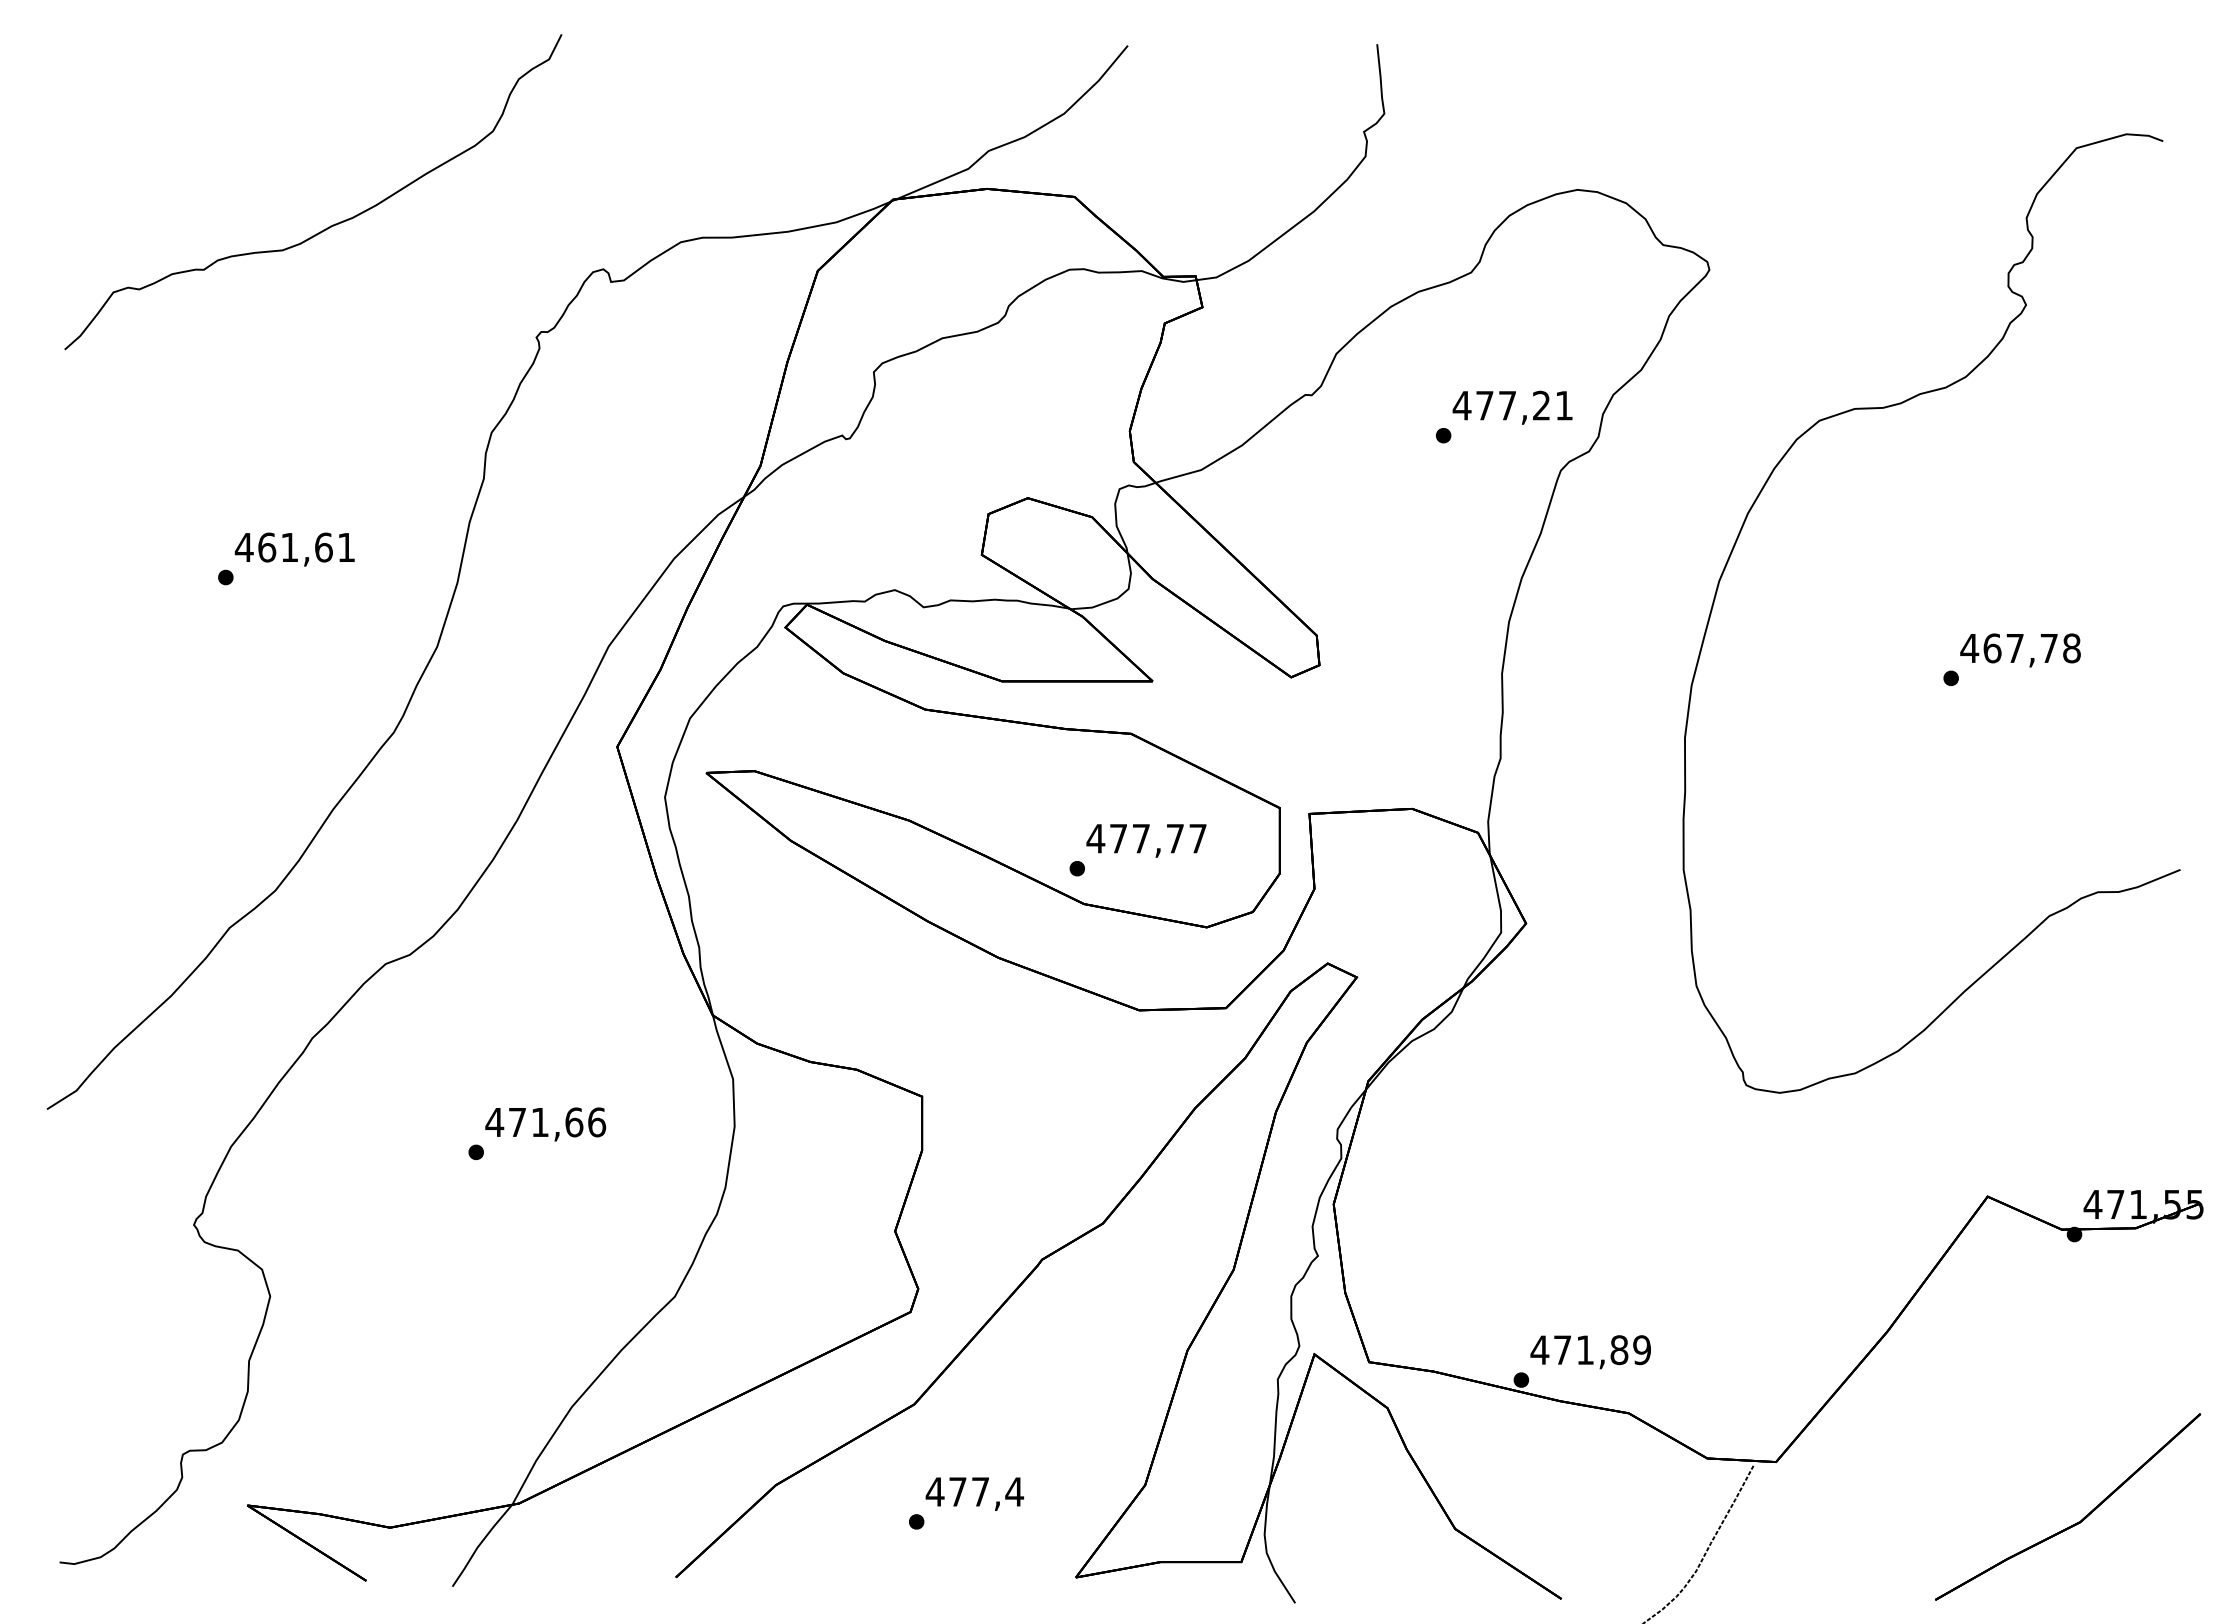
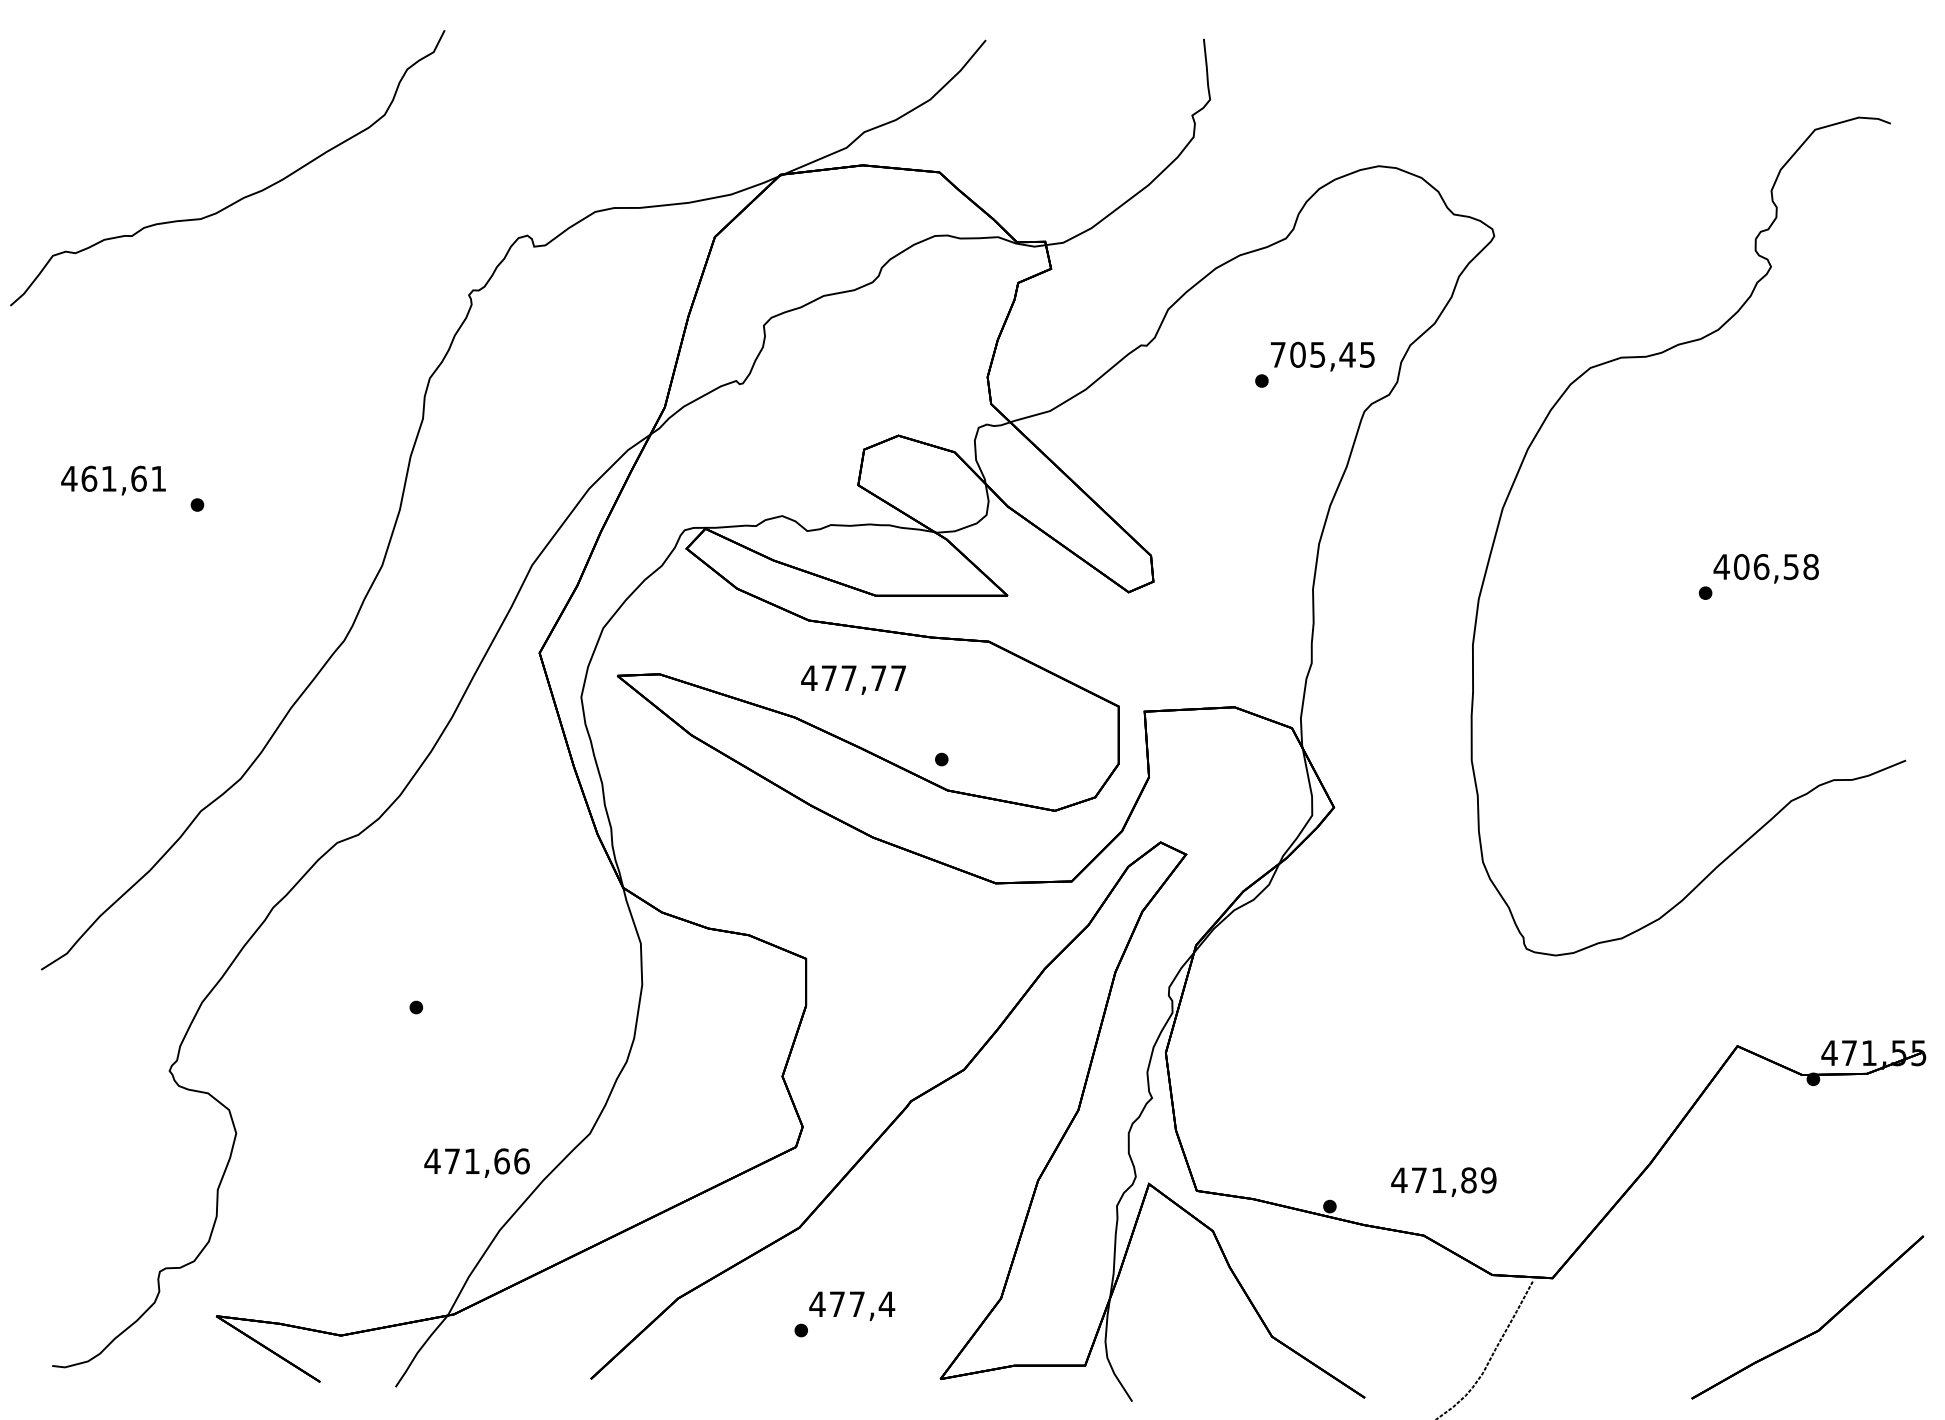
part: (330, 225) -> (242, 197), moved
text: (1512, 405) -> (1322, 354), 477,21 -> 705,45
text: (294, 549) -> (113, 480), moved
text: (2020, 648) -> (1766, 567), 467,78 -> 406,58
text: (1146, 840) -> (853, 679), moved
text: (545, 1124) -> (476, 1163), moved
text: (1590, 1352) -> (1443, 1182), moved

